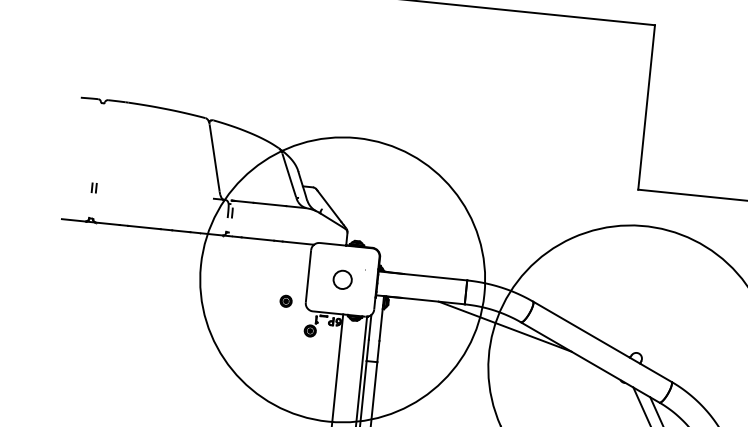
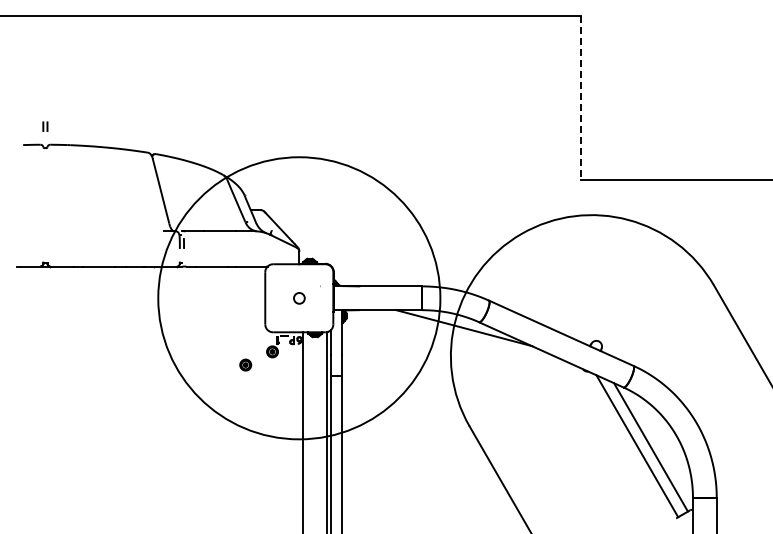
line: (646, 107) -> (581, 98), solid -> dashed
part: (94, 187) -> (45, 126), moved
circle: (342, 280) -> (299, 298), size x0.6
part: (285, 300) -> (245, 364), moved

